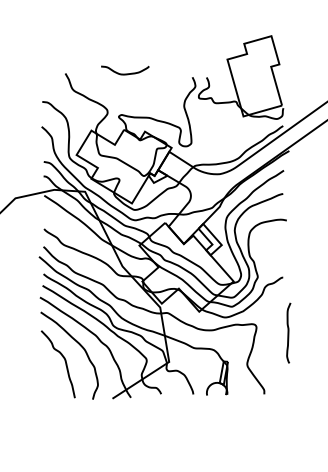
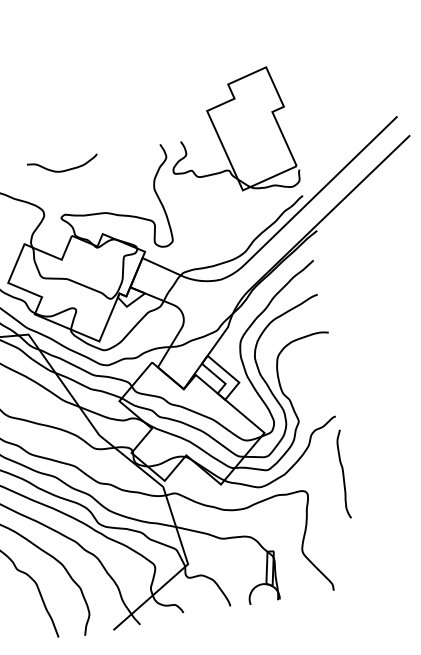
curve: (125, 73) -> (64, 169), moved
curve: (288, 332) -> (343, 473), moved

